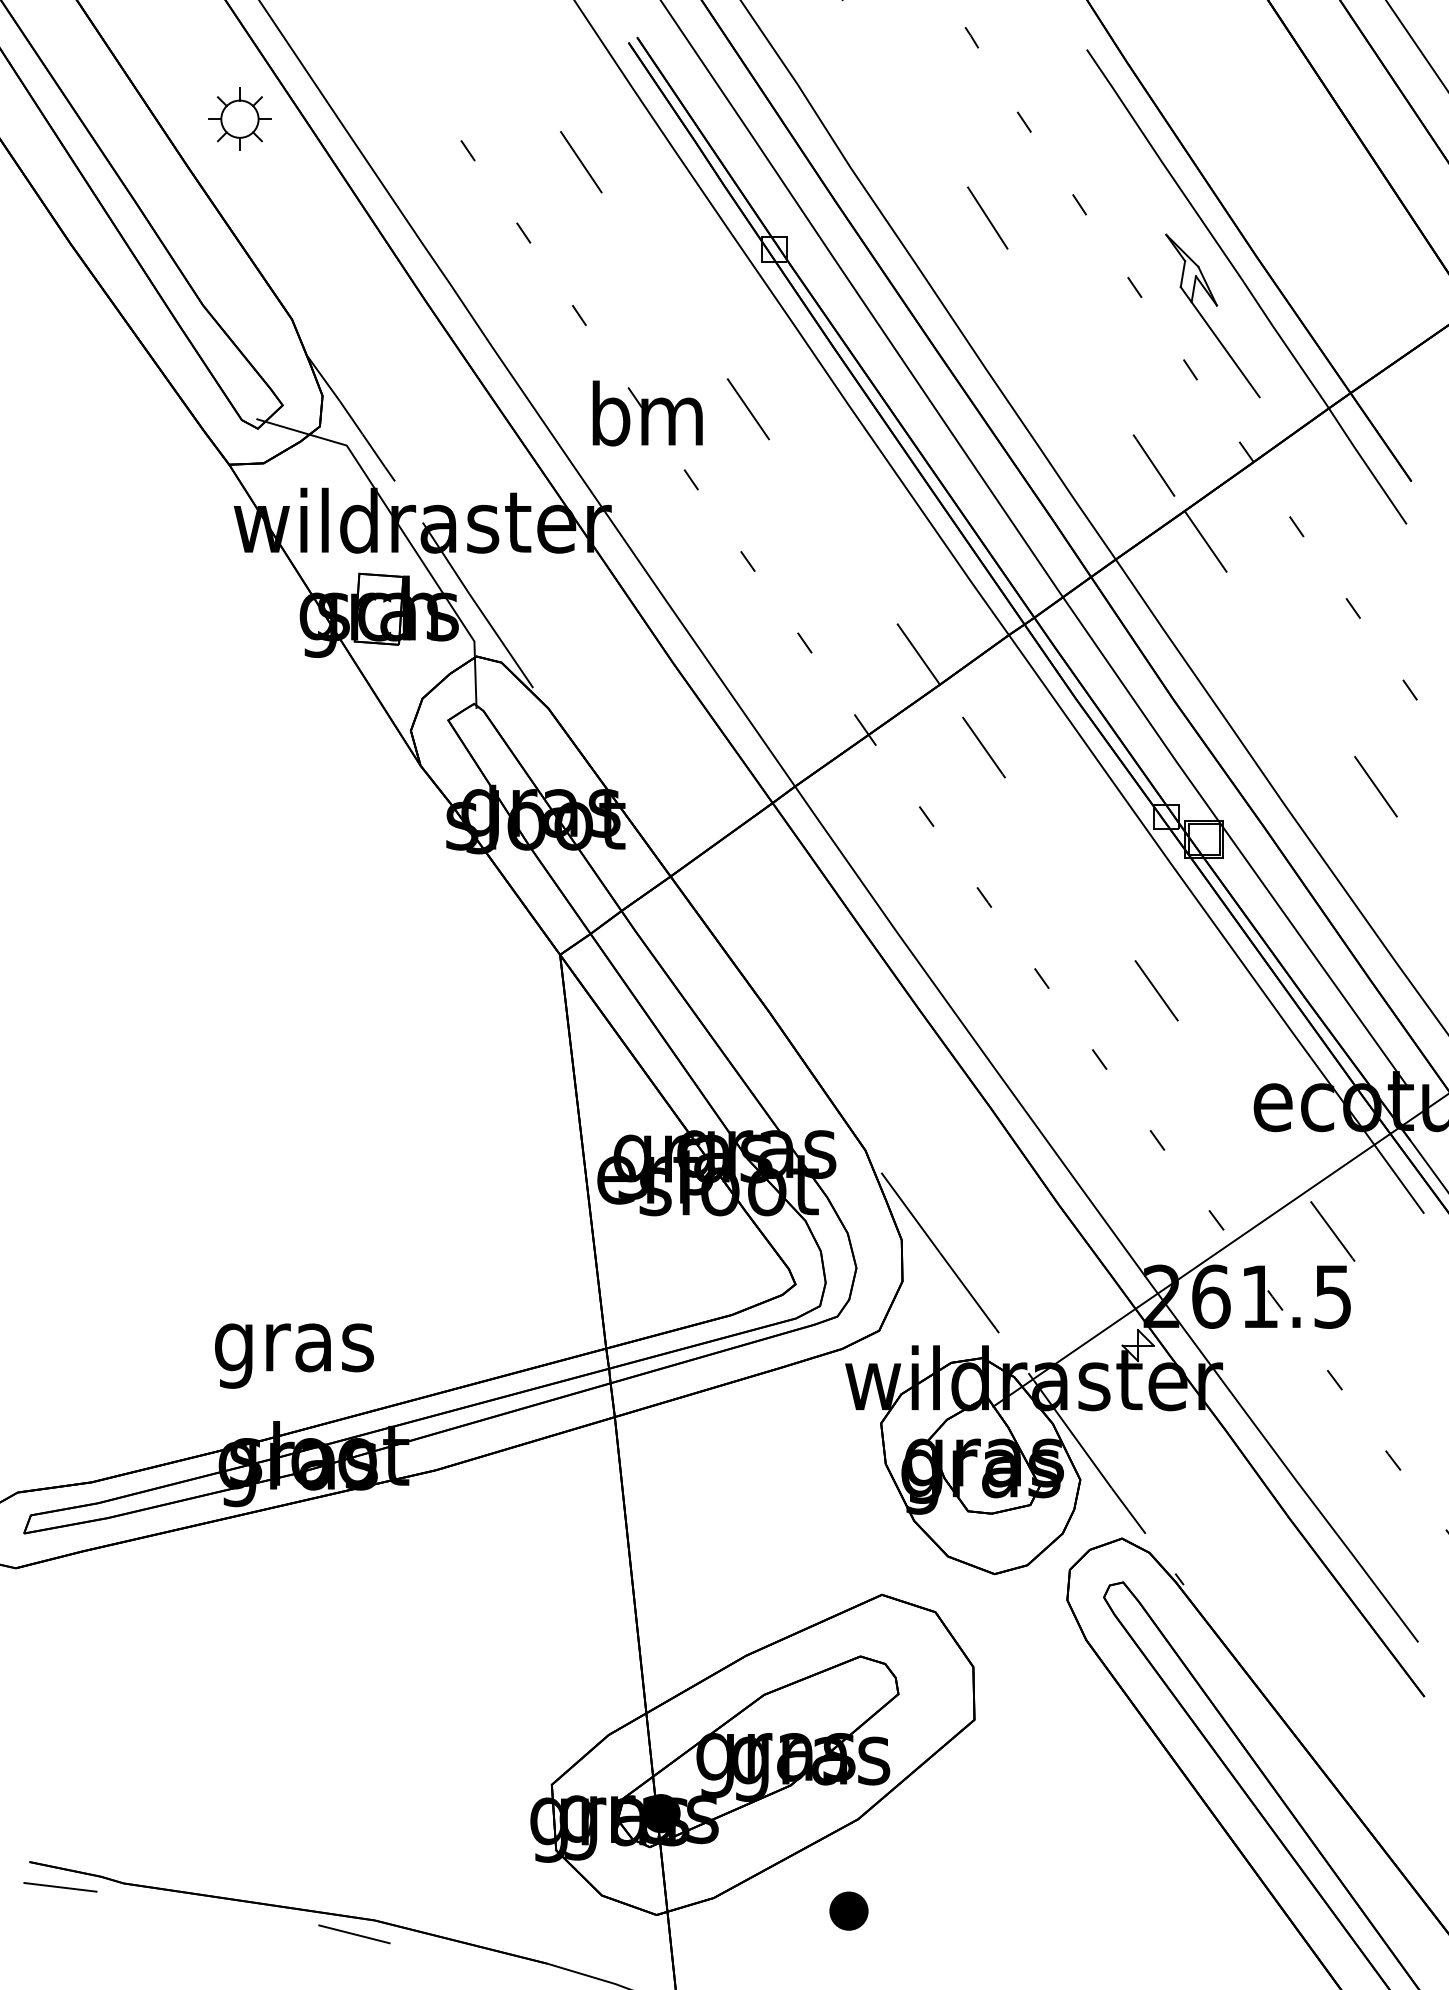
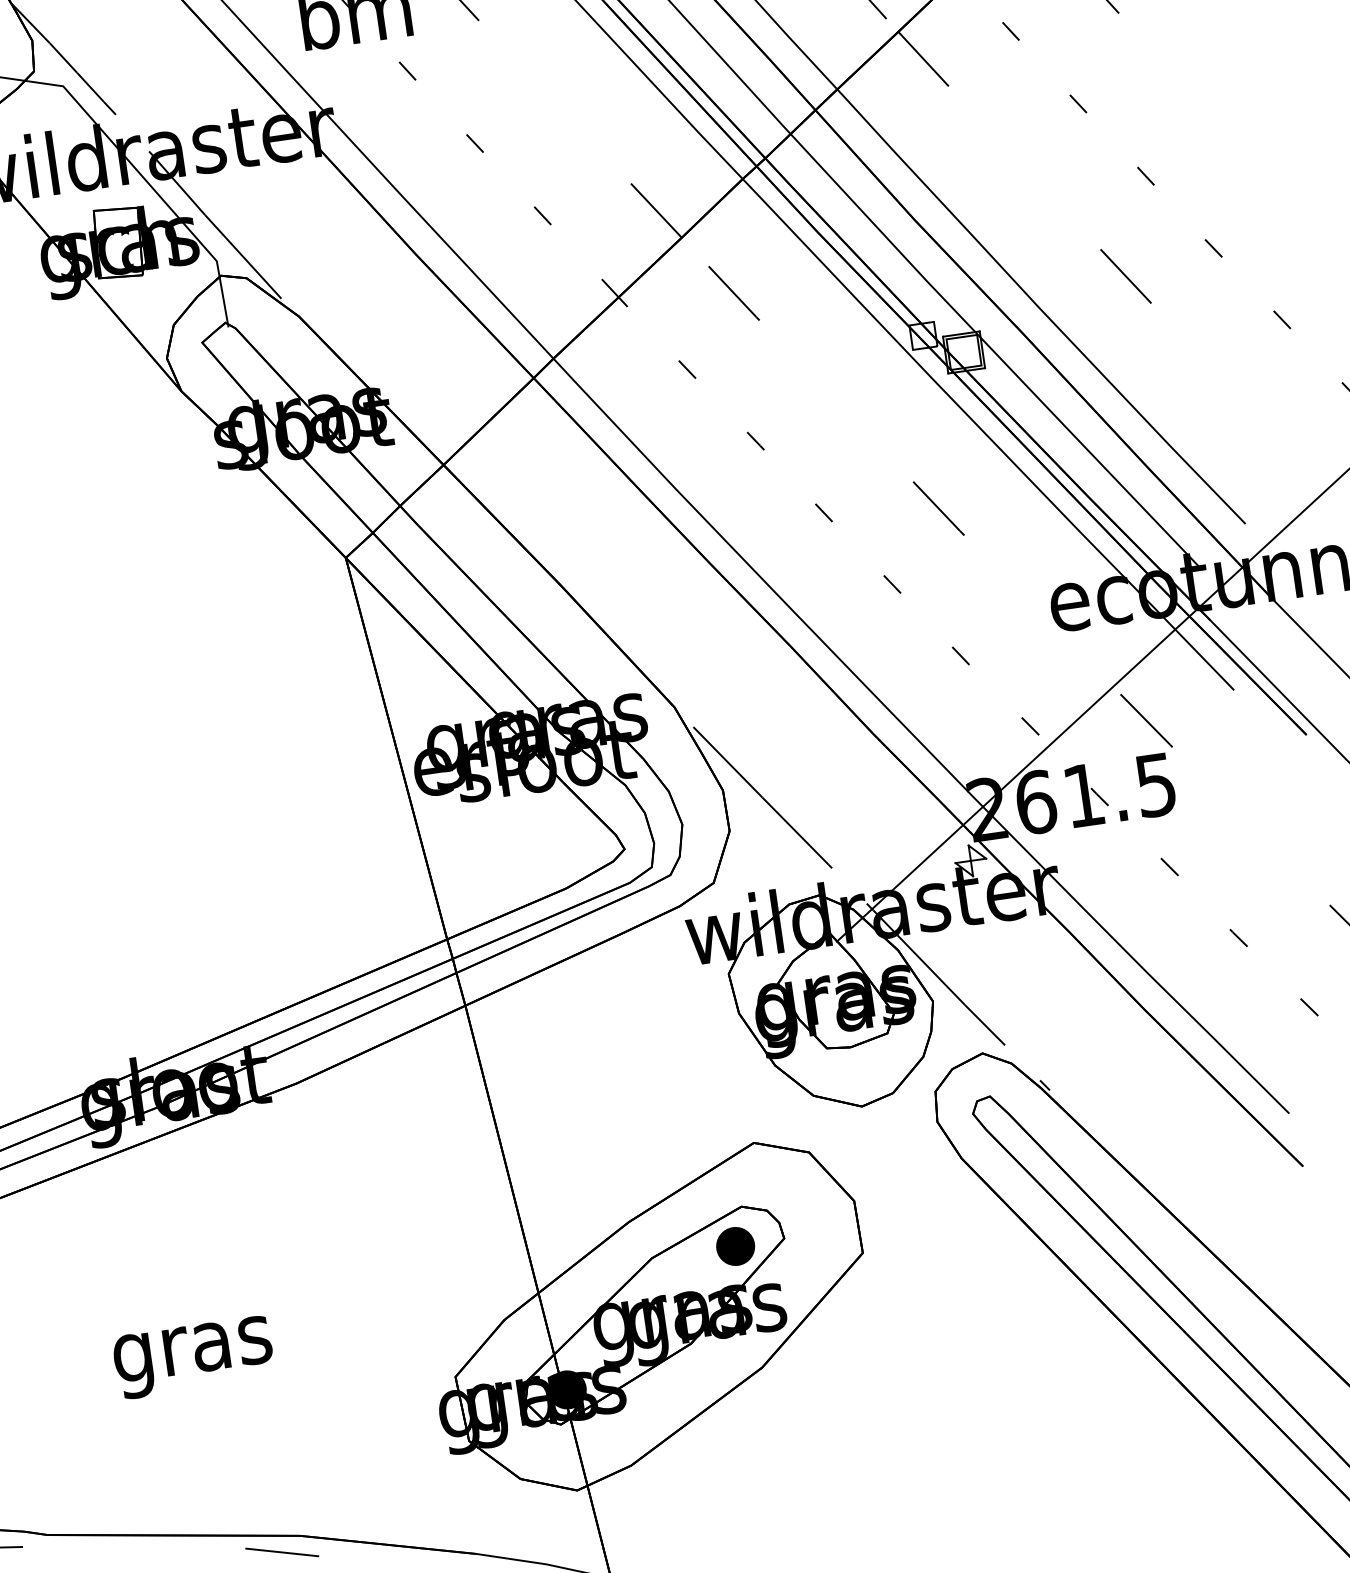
text: (294, 1355) -> (193, 1357), moved
part: (848, 1910) -> (735, 1245), moved

